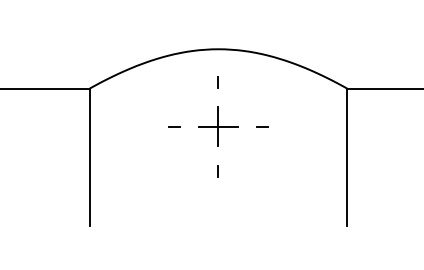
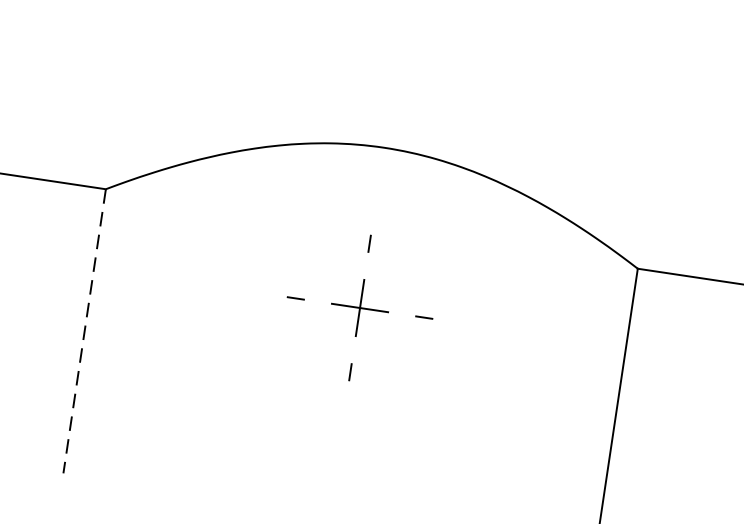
part: (218, 126) -> (360, 307), size x0.7
line: (89, 157) -> (84, 331), solid -> dashed

